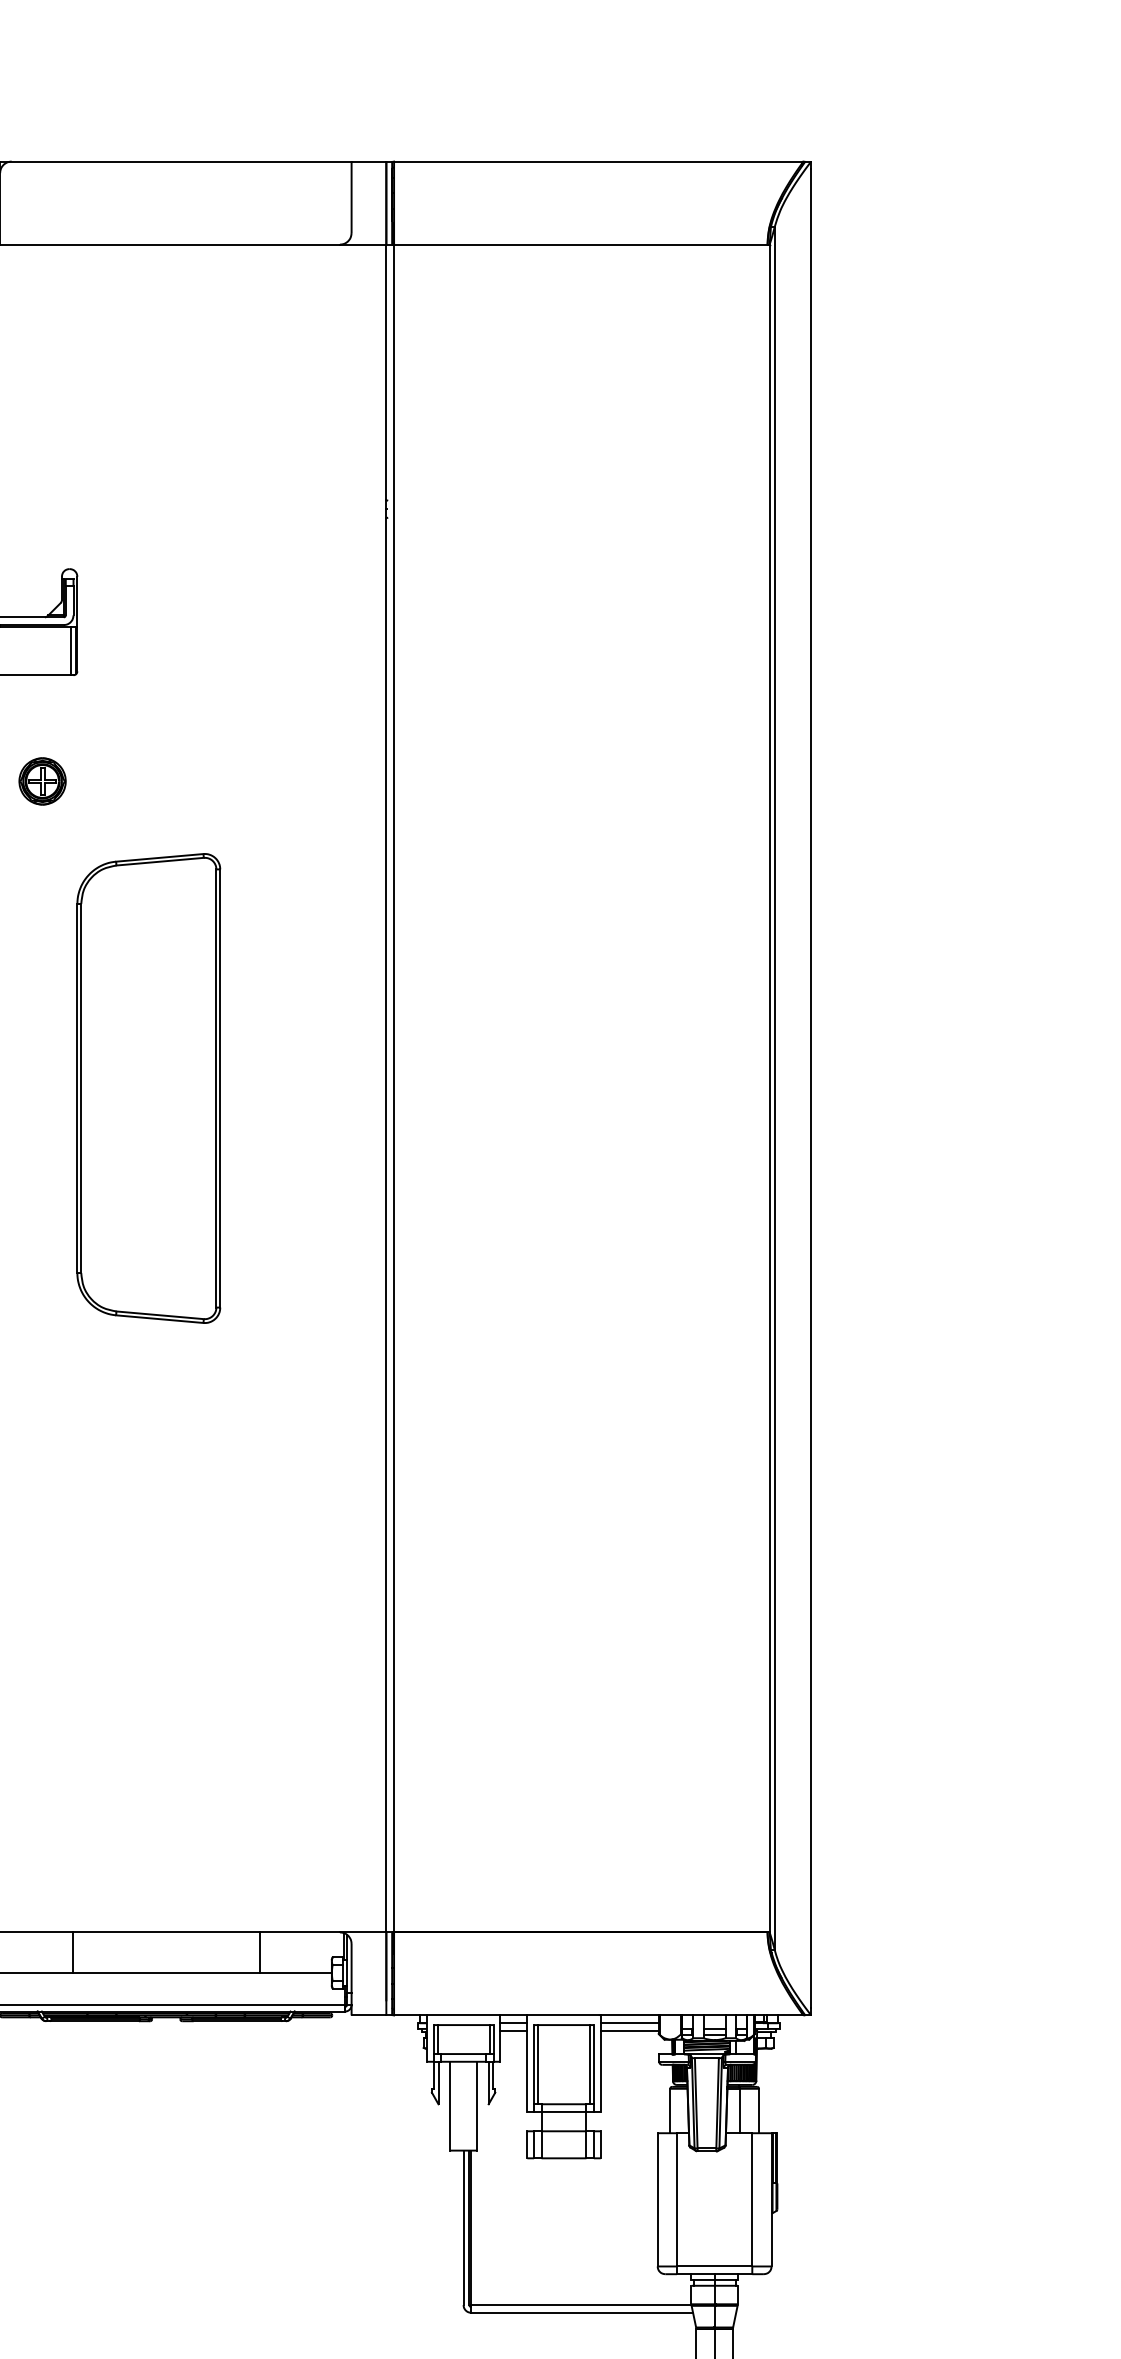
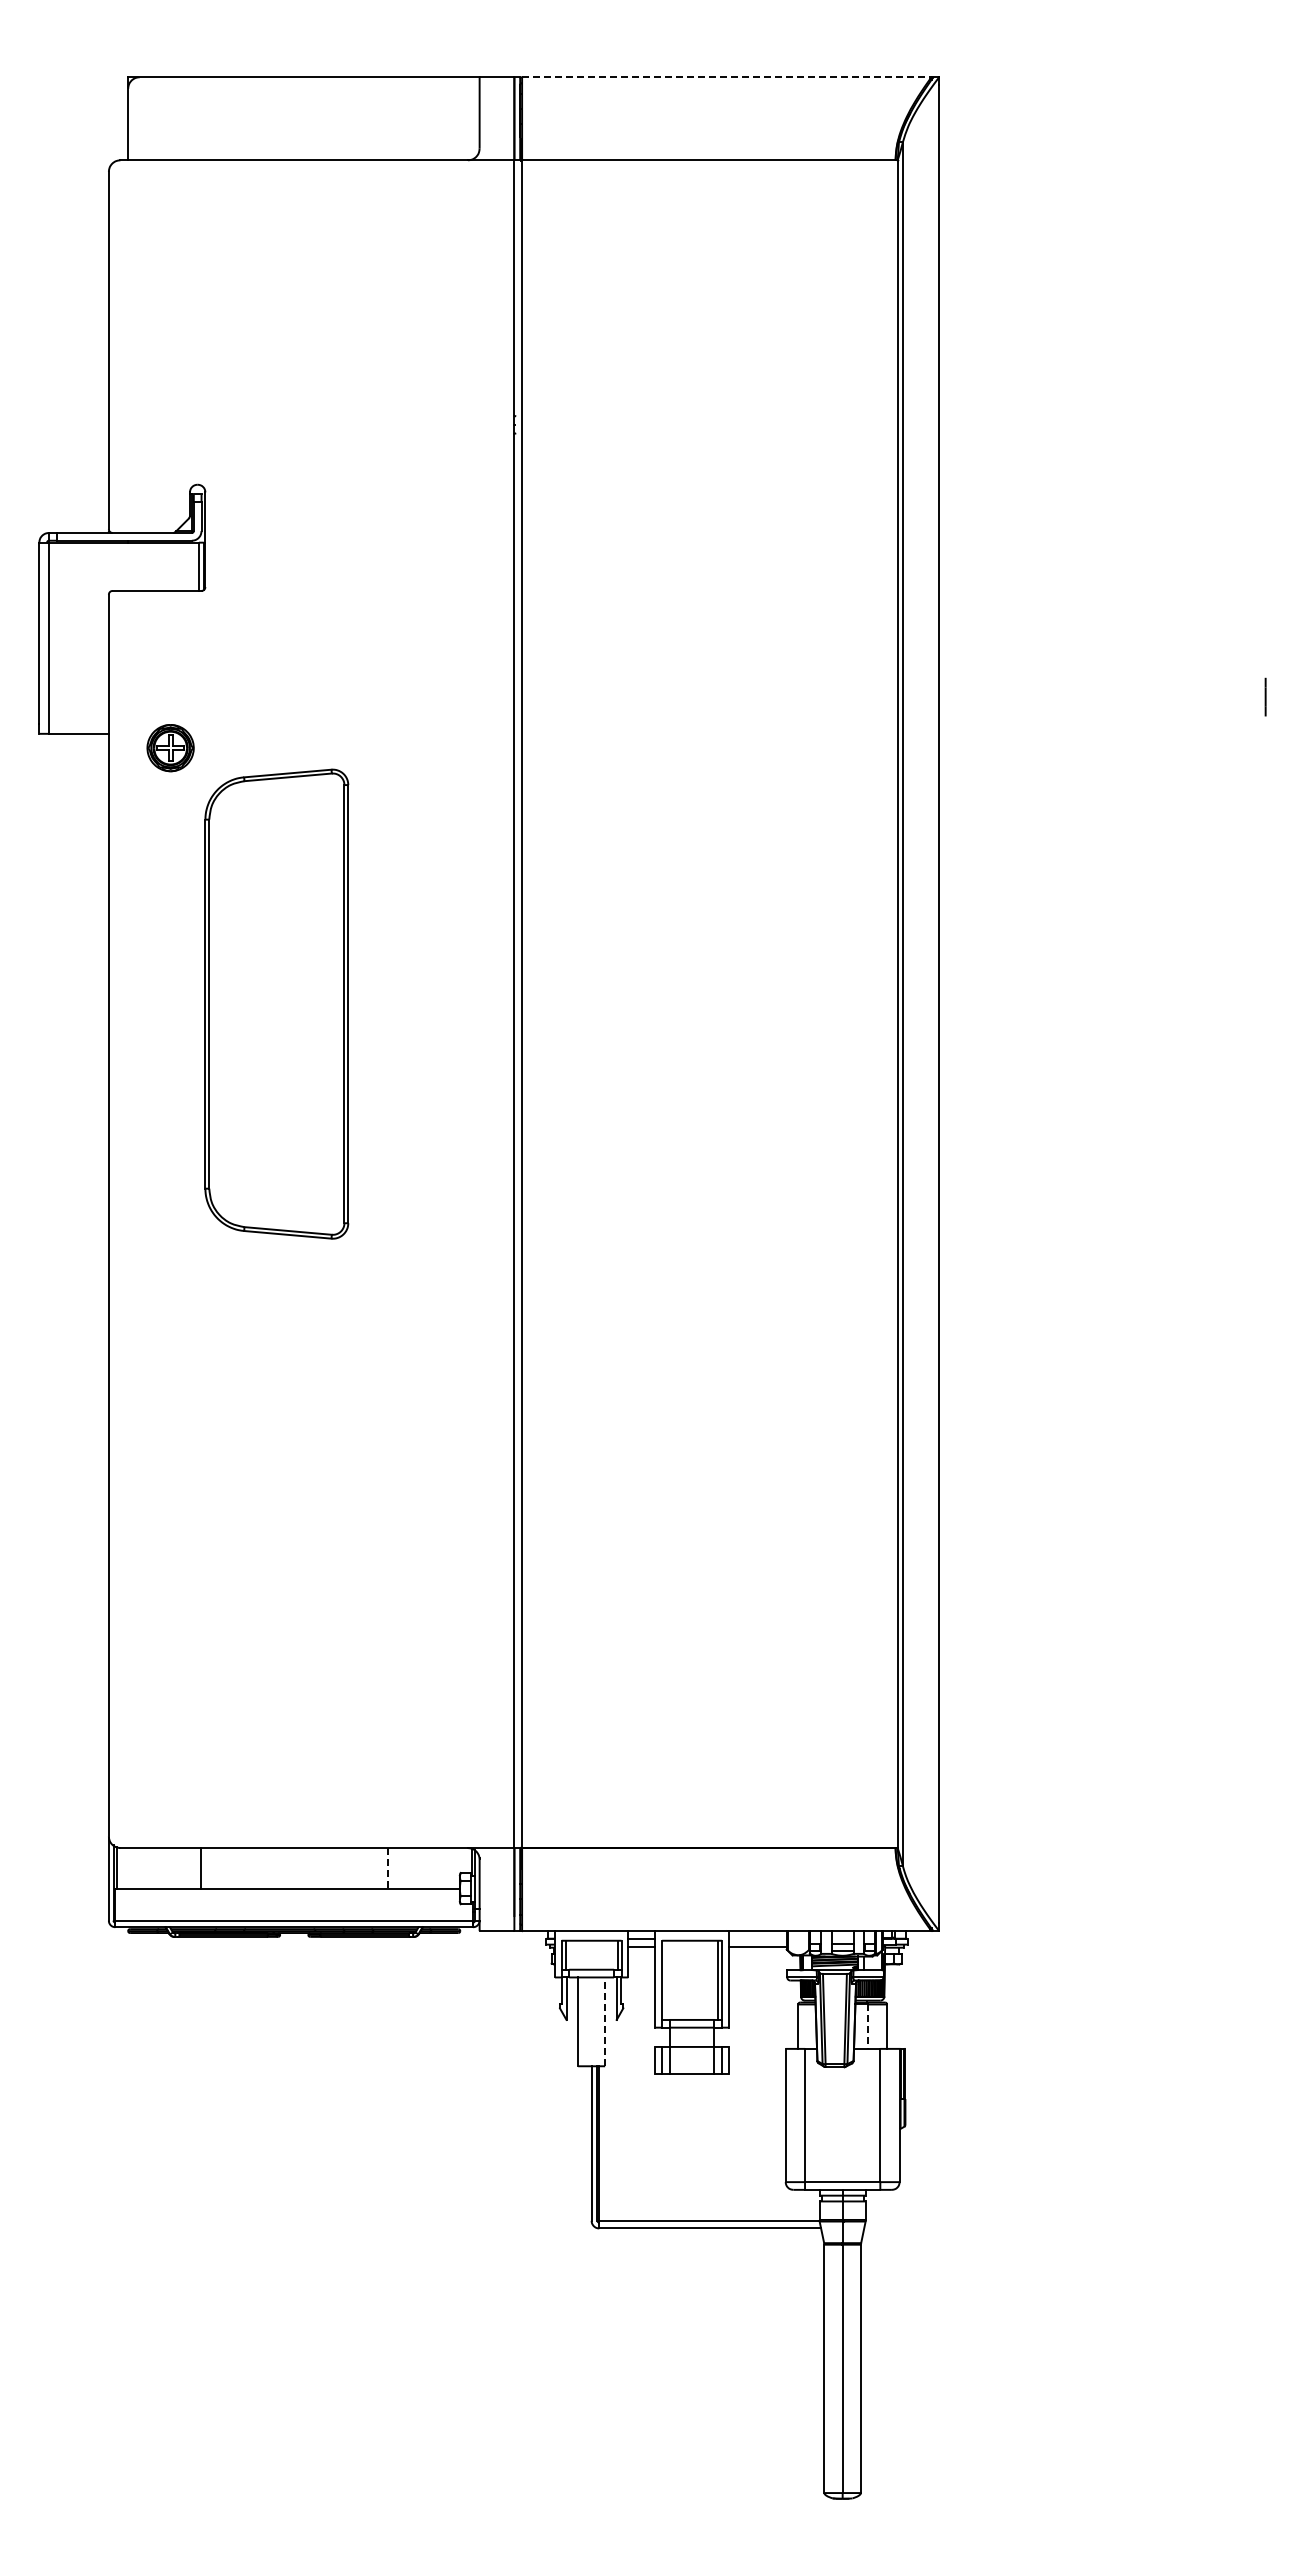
line: (598, 161) -> (726, 77), solid -> dashed
part: (42, 781) -> (170, 748), moved
line: (259, 1952) -> (387, 1868), solid -> dashed
line: (629, 2022) -> (757, 1938), removed
line: (538, 2063) -> (666, 1979), removed
line: (477, 2105) -> (605, 2021), solid -> dashed
line: (739, 2111) -> (867, 2027), solid -> dashed

